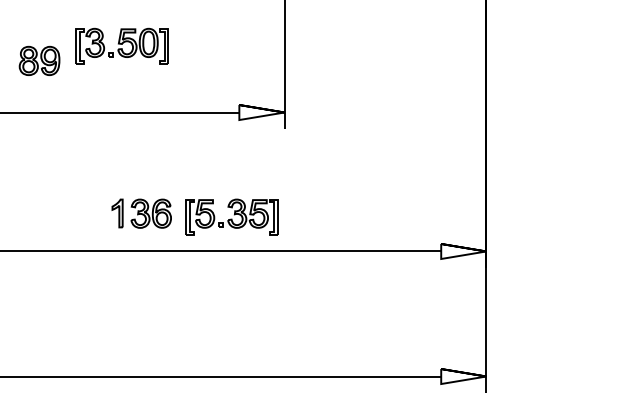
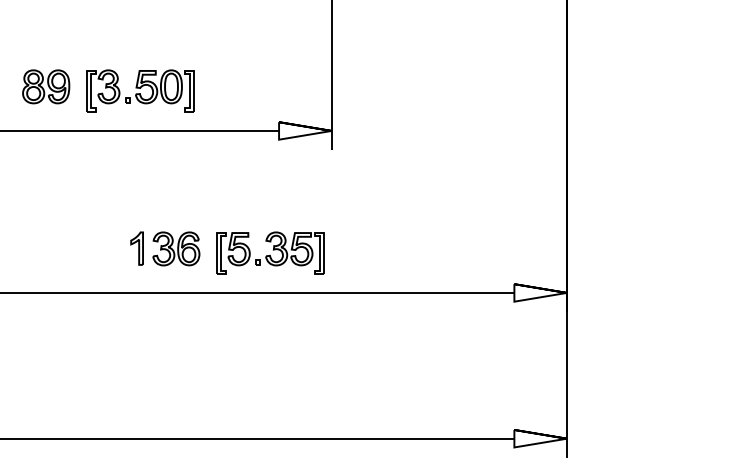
part: (122, 46) -> (140, 90), moved
part: (39, 60) -> (46, 86), moved

